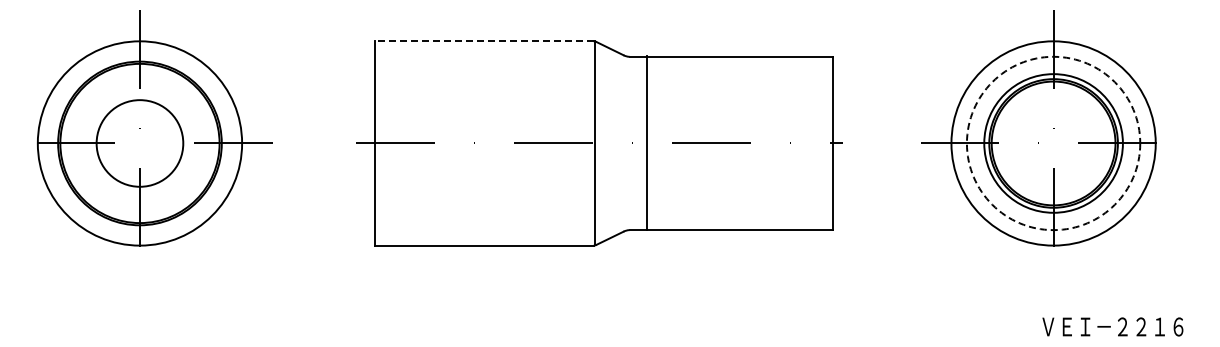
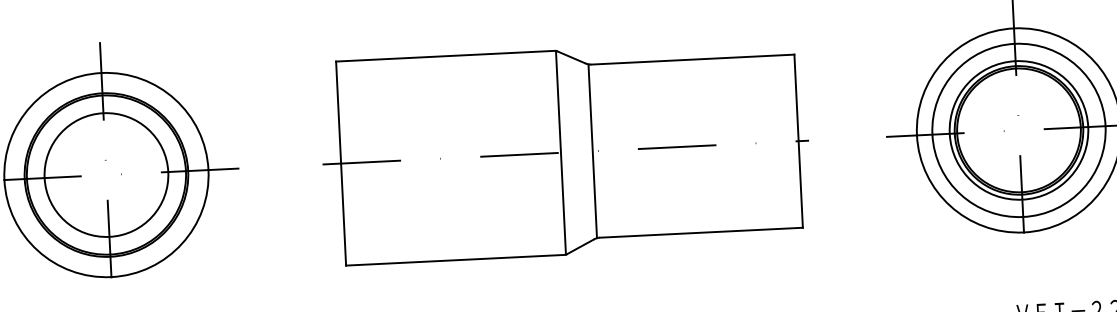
line: (483, 41) -> (444, 56), dashed -> solid
circle: (139, 143) -> (105, 175), size x1.43
line: (646, 143) -> (592, 151), moved
circle: (1053, 143) -> (1018, 130), dashed -> solid

